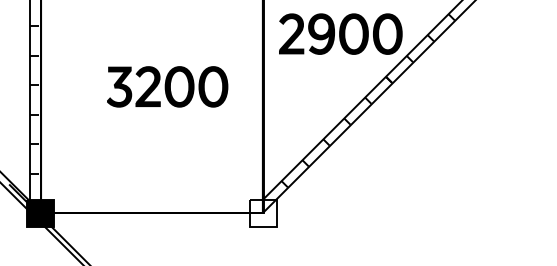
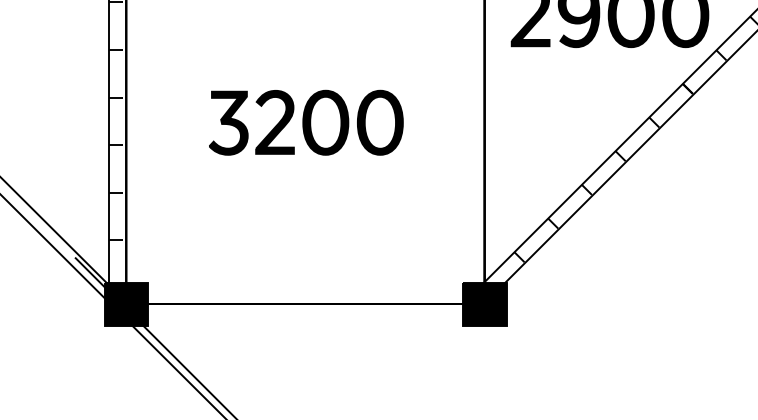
part: (167, 86) -> (306, 122), moved
fill: (262, 213) -> (483, 304), added

